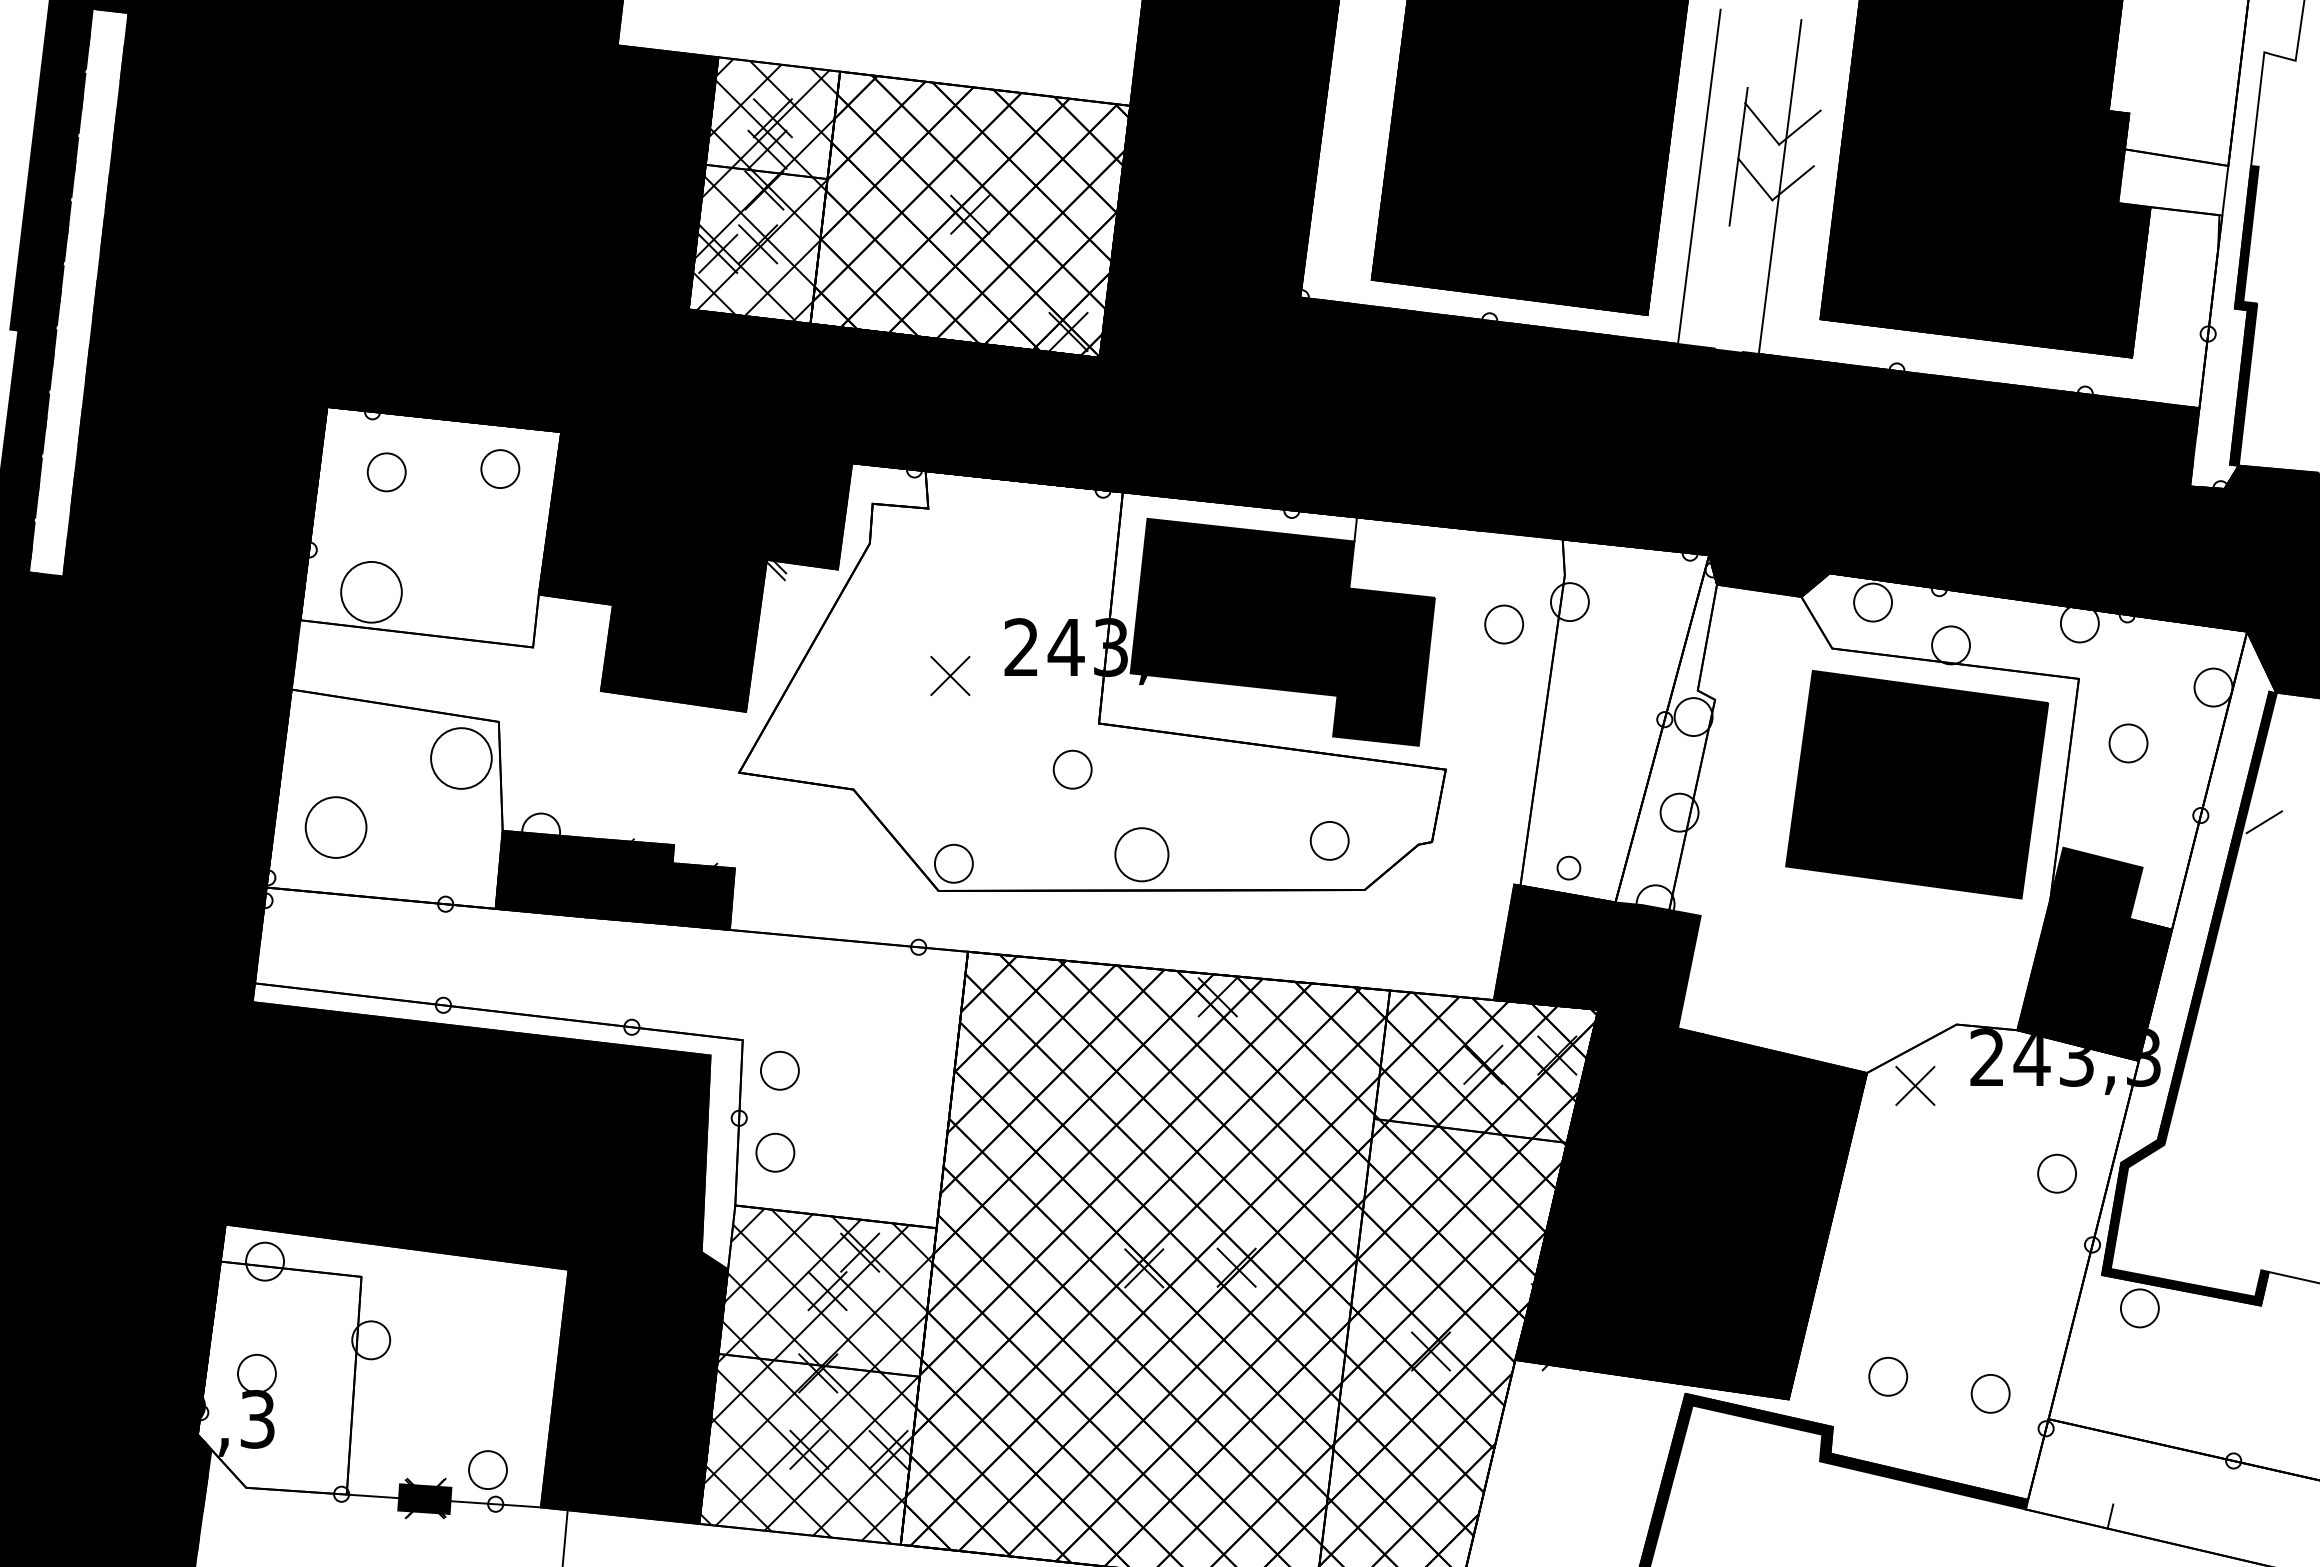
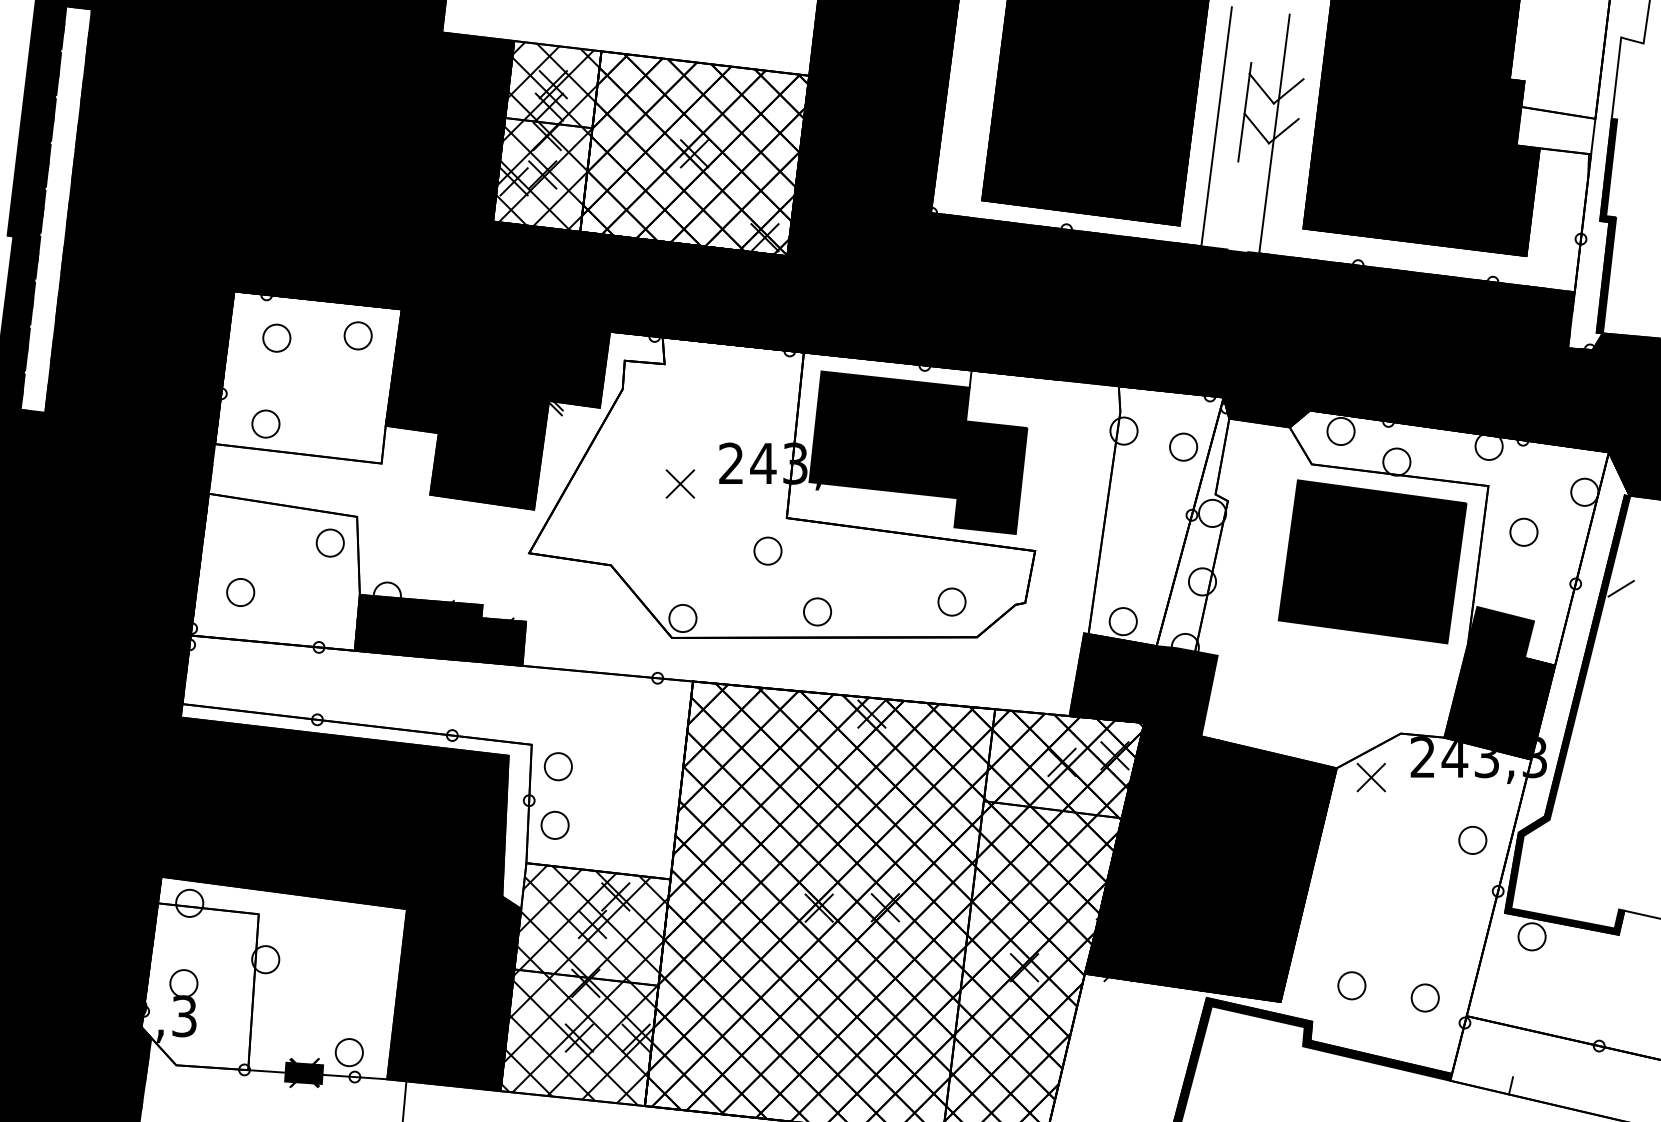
circle: (371, 592) -> (265, 424), size x0.62
circle: (1503, 624) -> (1183, 447), moved
circle: (461, 758) -> (330, 543), size x0.62
circle: (336, 827) -> (240, 592), size x0.62
circle: (1141, 854) -> (817, 611), size x0.71
circle: (1568, 868) -> (1122, 621), size x1.67

